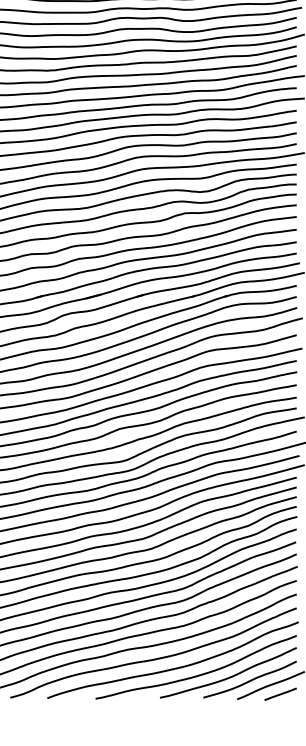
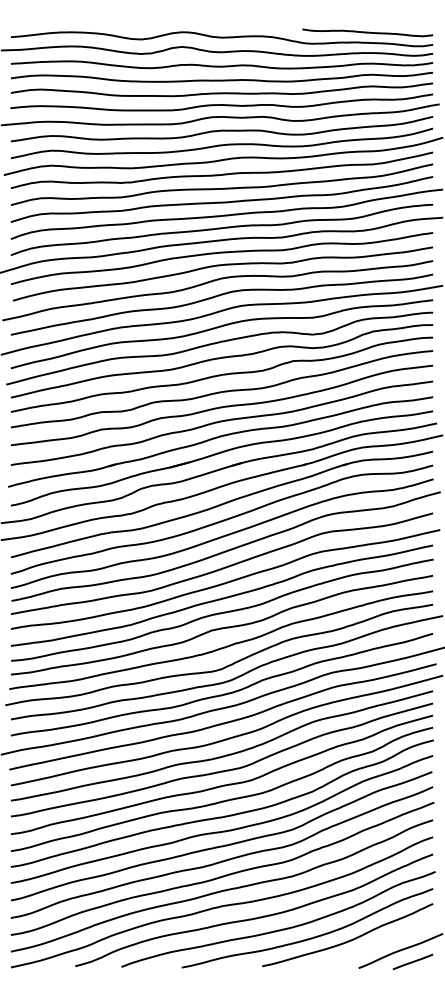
curve: (249, 680) -> (374, 944), removed

